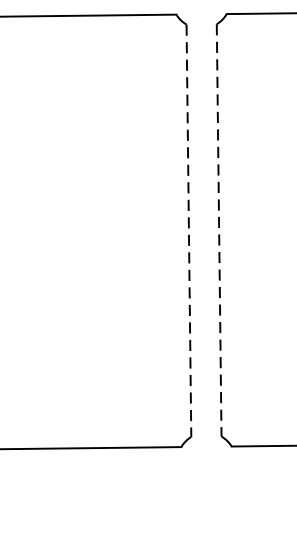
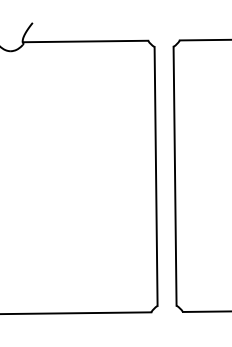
line: (189, 230) -> (156, 176), dashed -> solid
line: (219, 230) -> (175, 176), dashed -> solid

